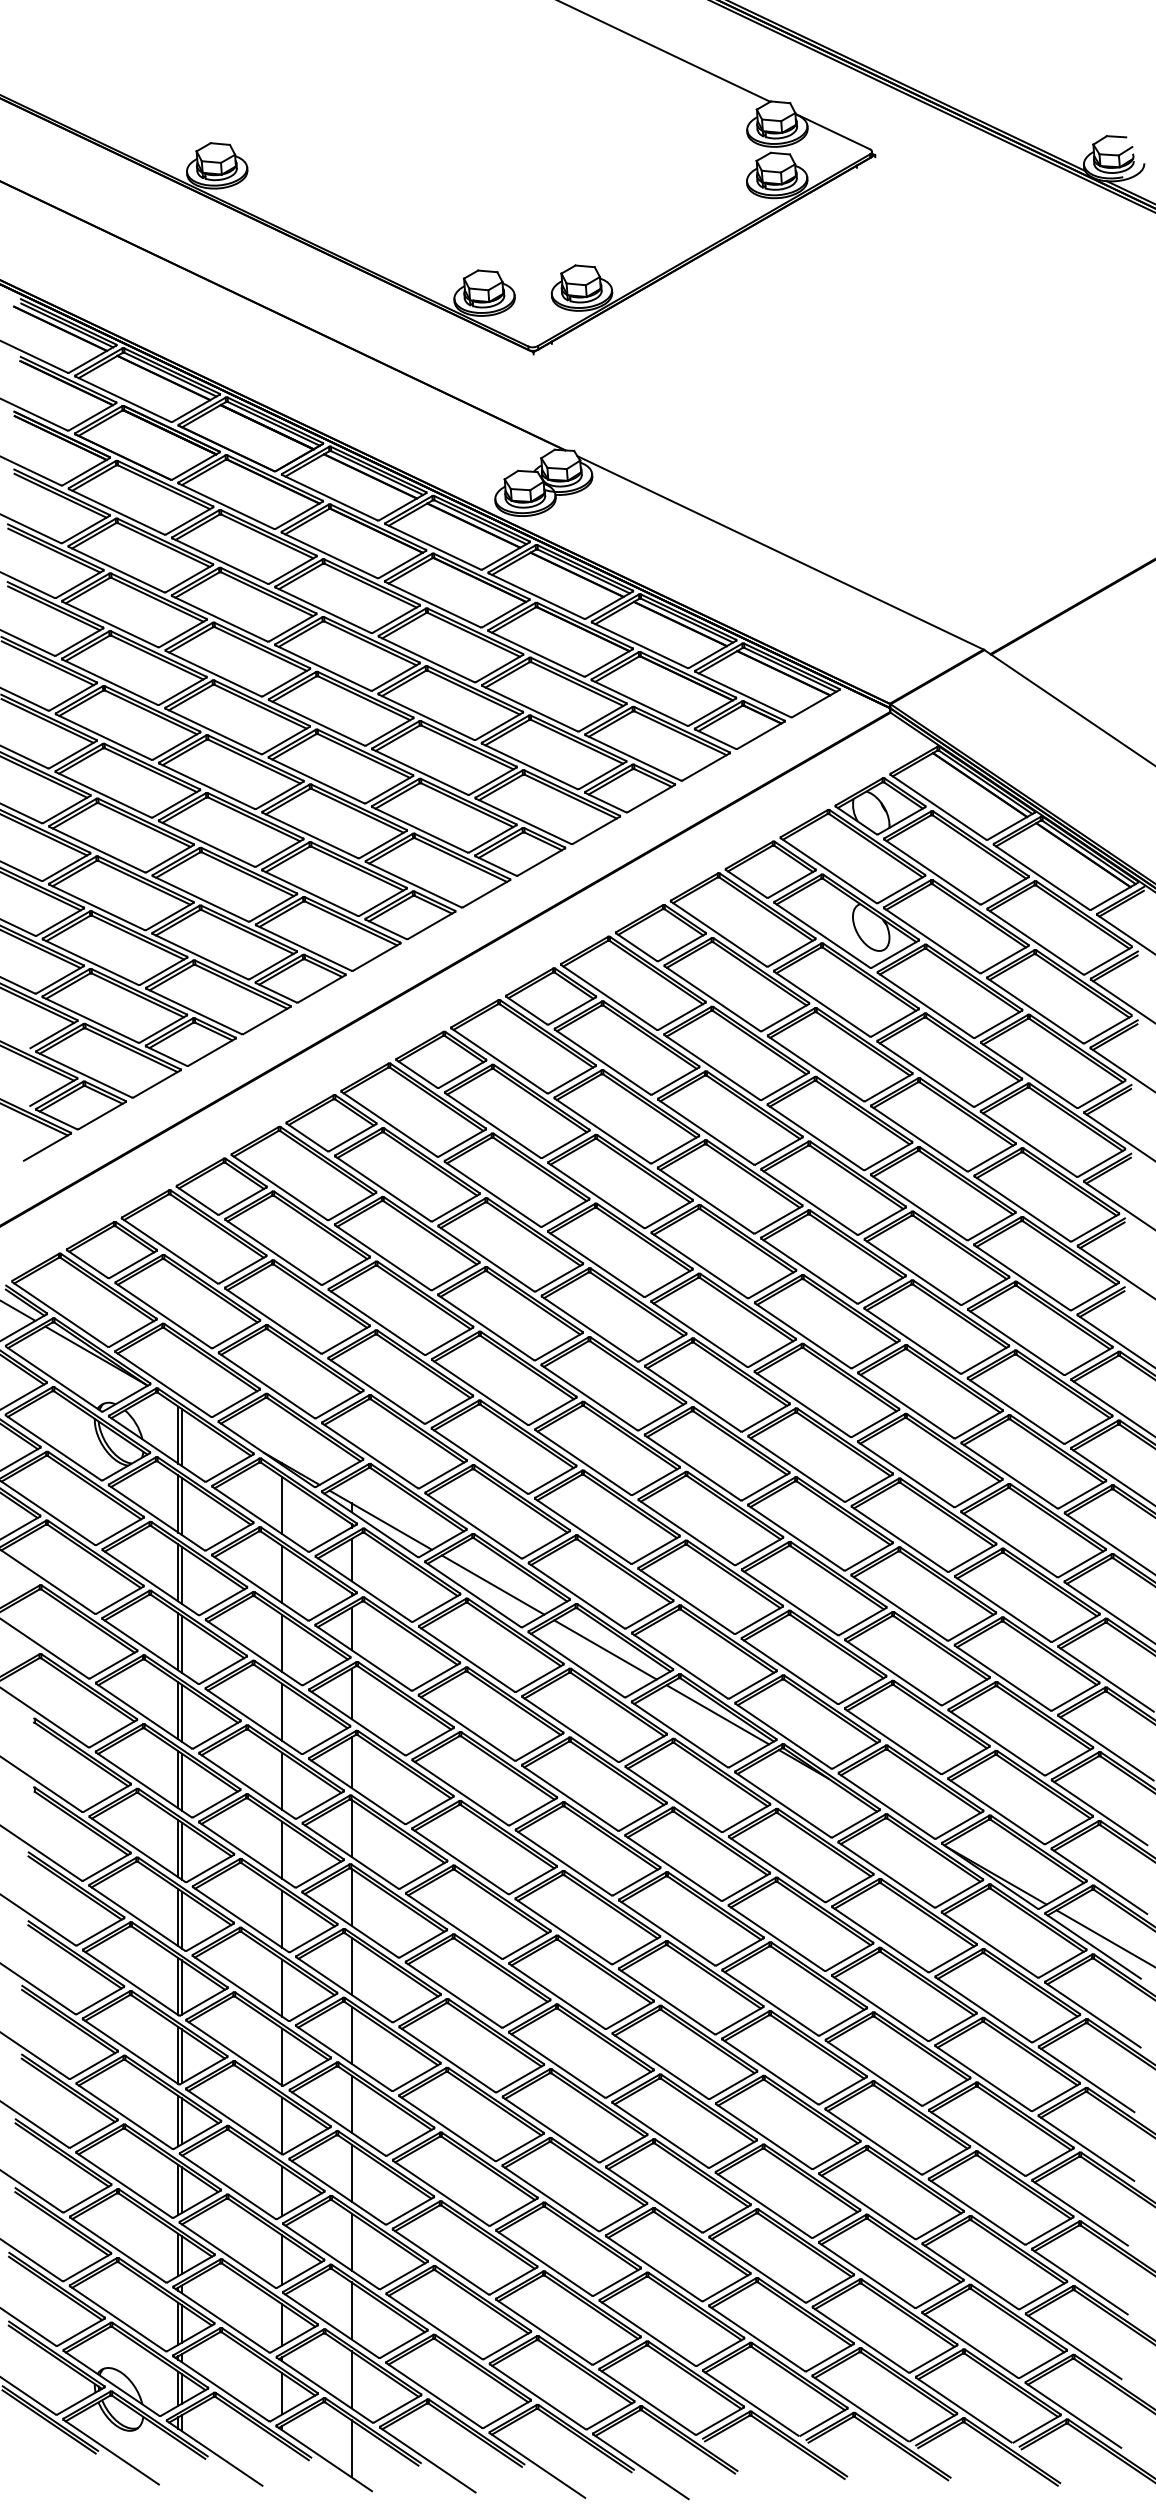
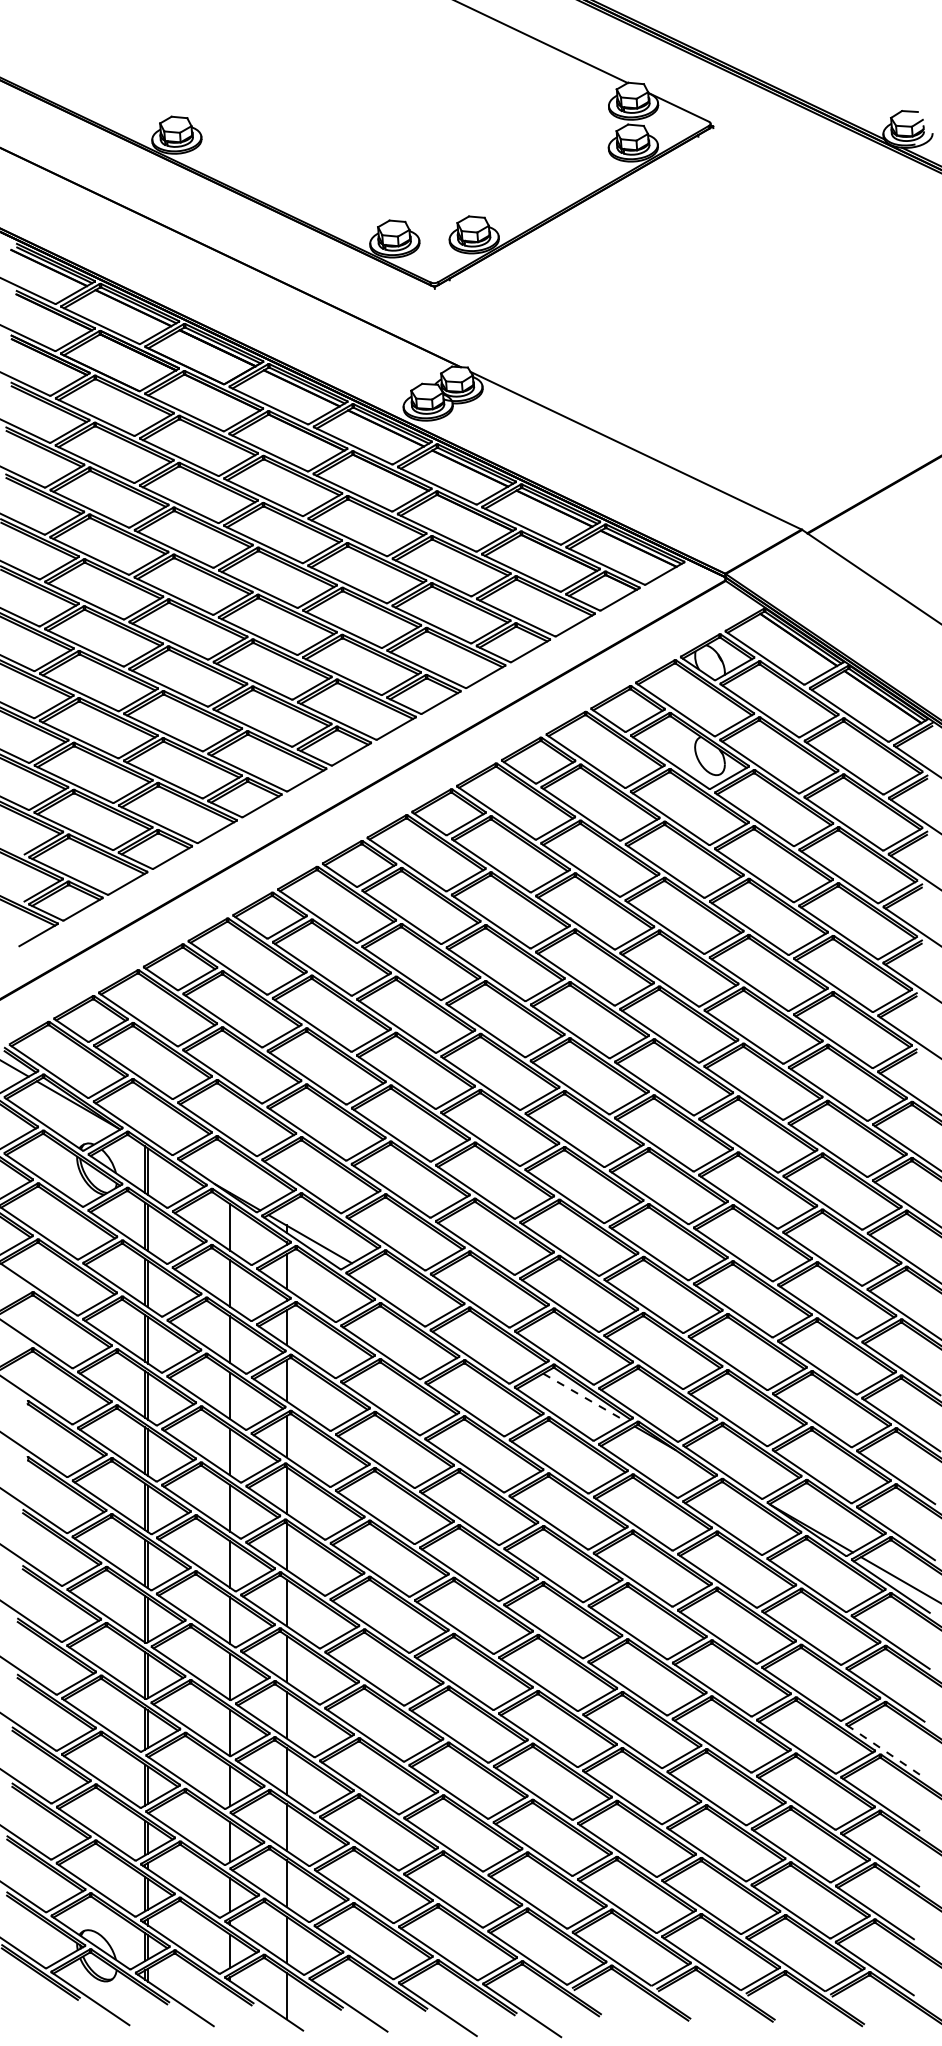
line: (492, 1584) -> (401, 1291), removed
line: (605, 1649) -> (493, 1344), removed
line: (718, 1715) -> (585, 1398), solid -> dashed
line: (1086, 2148) -> (885, 1751), solid -> dashed

